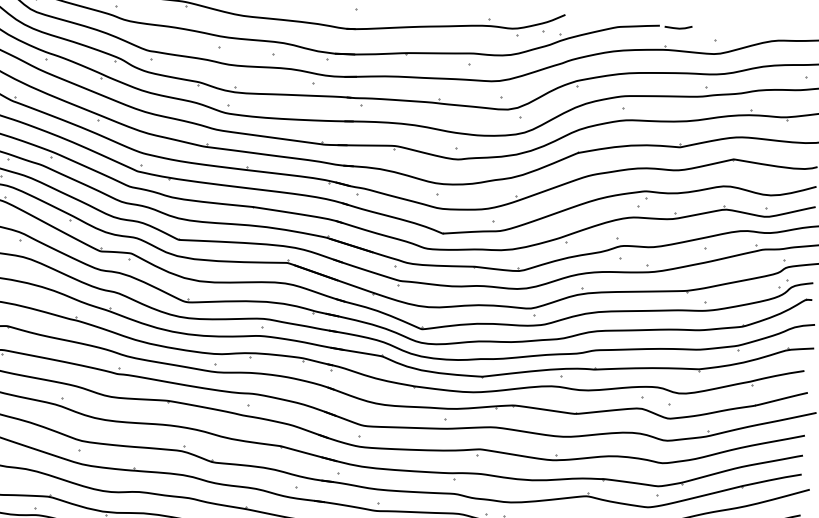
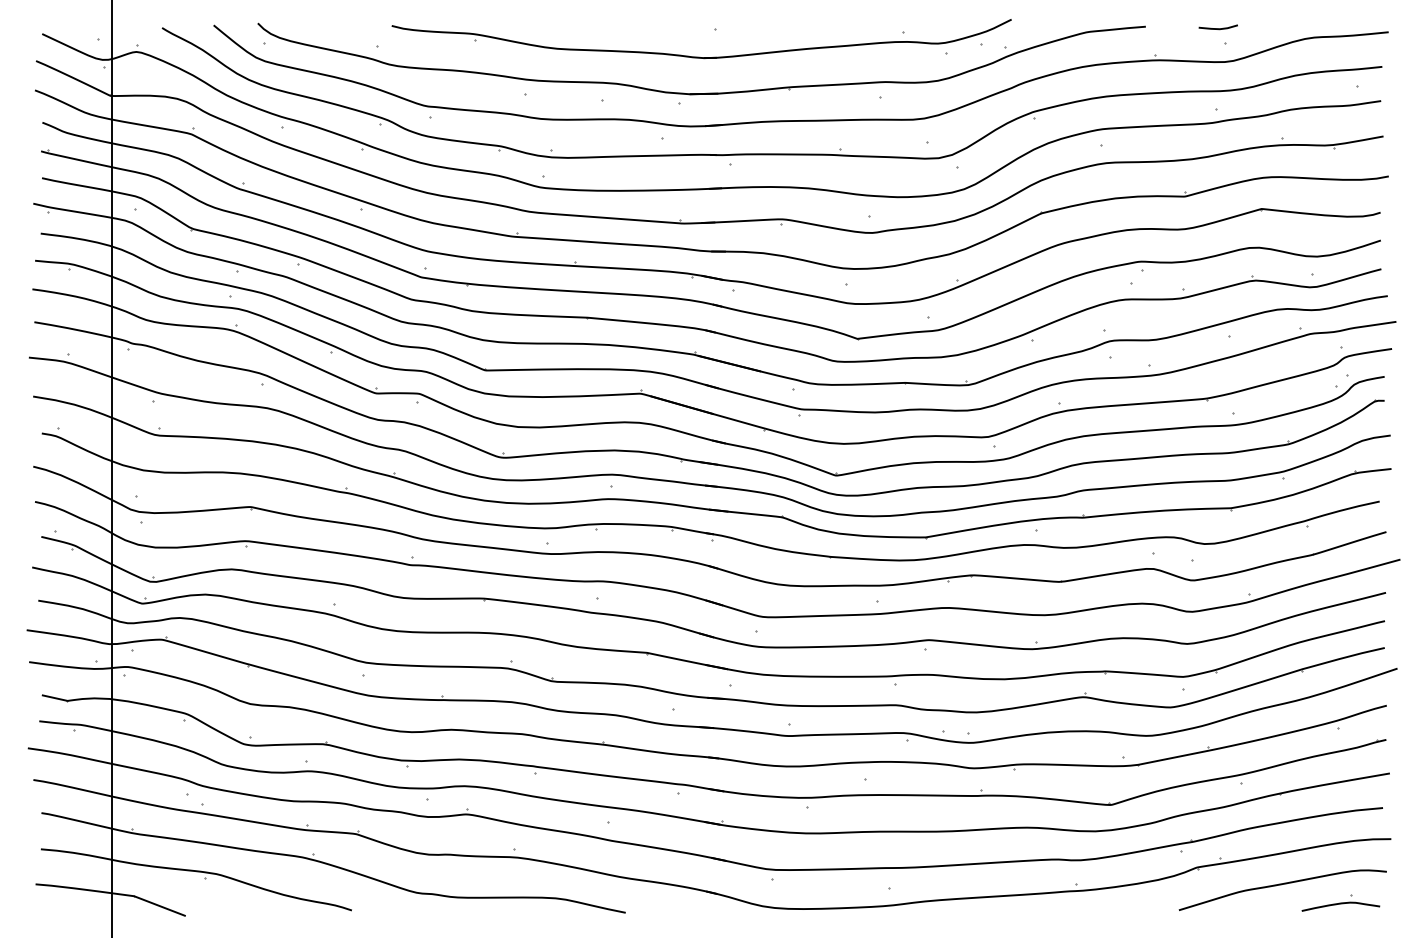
line: (677, 28) -> (1217, 28), moved

